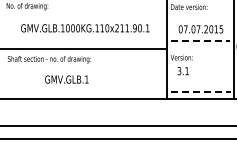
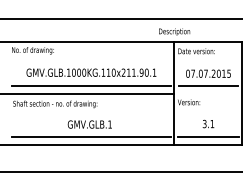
line: (85, 40) -> (91, 85), added
line: (201, 40) -> (208, 85), dashed -> solid
text: (183, 70) -> (208, 123), moved
text: (66, 79) -> (89, 124), moved
line: (85, 91) -> (91, 136), added
line: (202, 91) -> (209, 136), dashed -> solid

